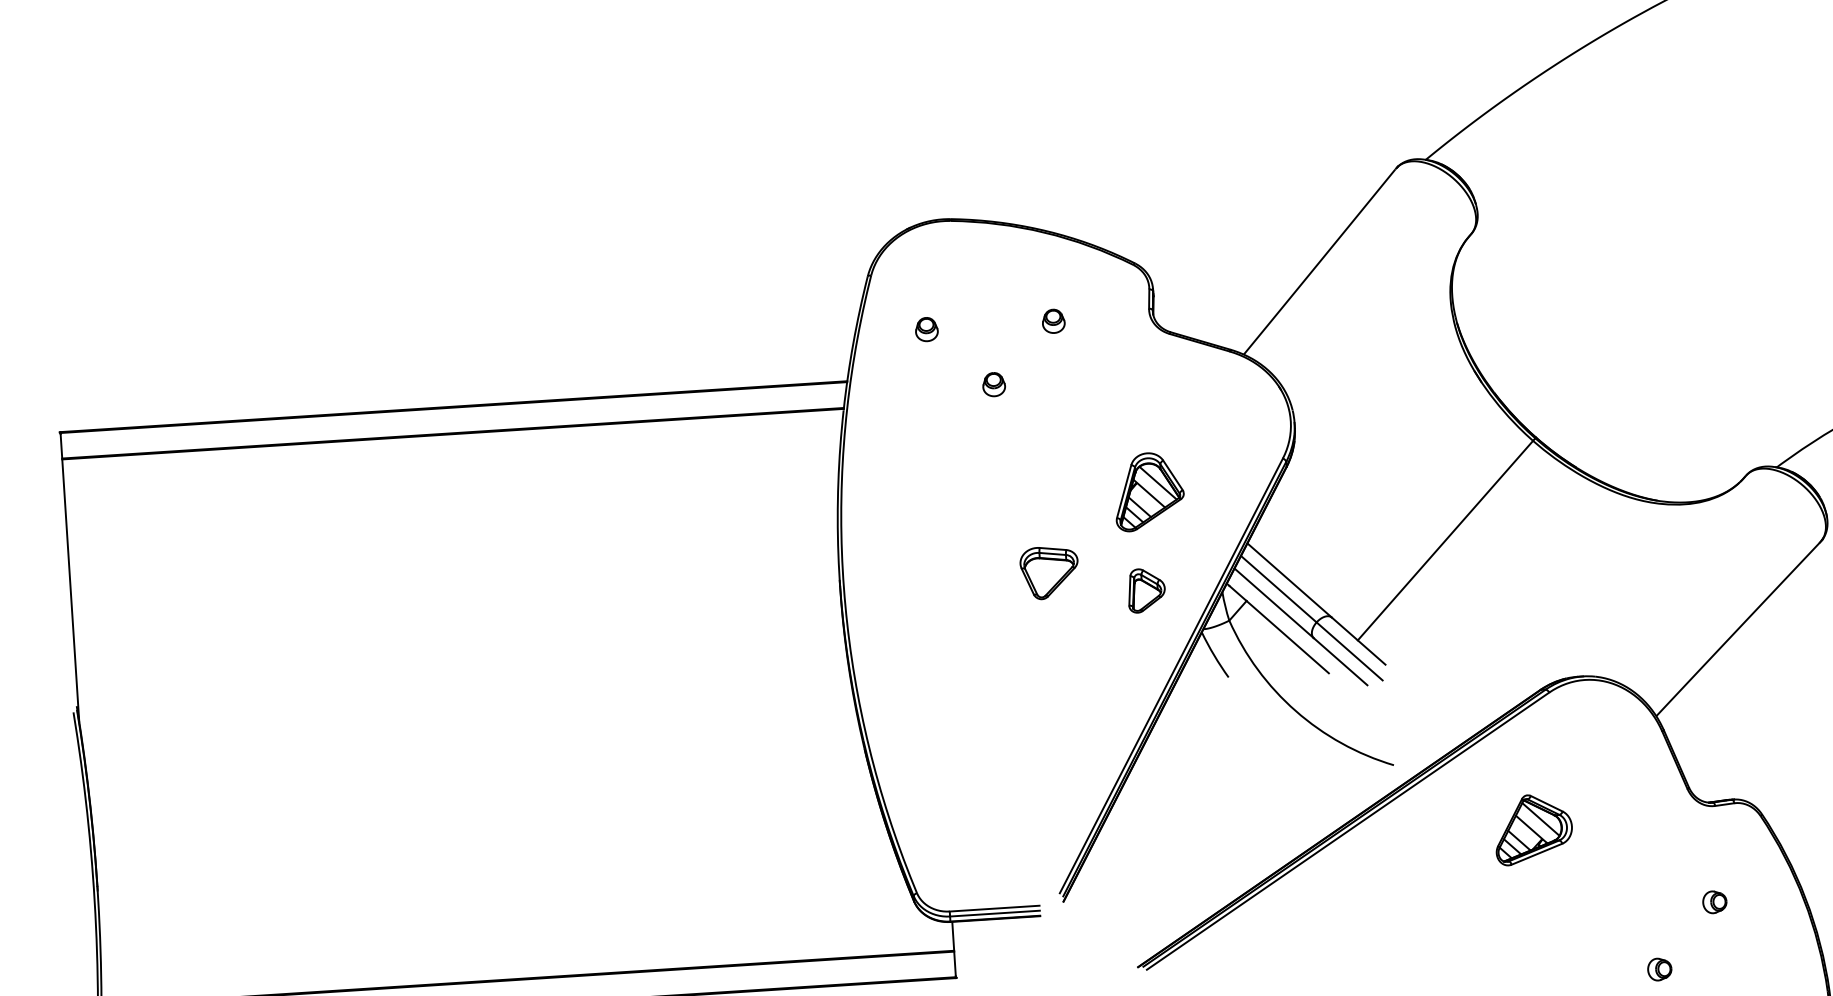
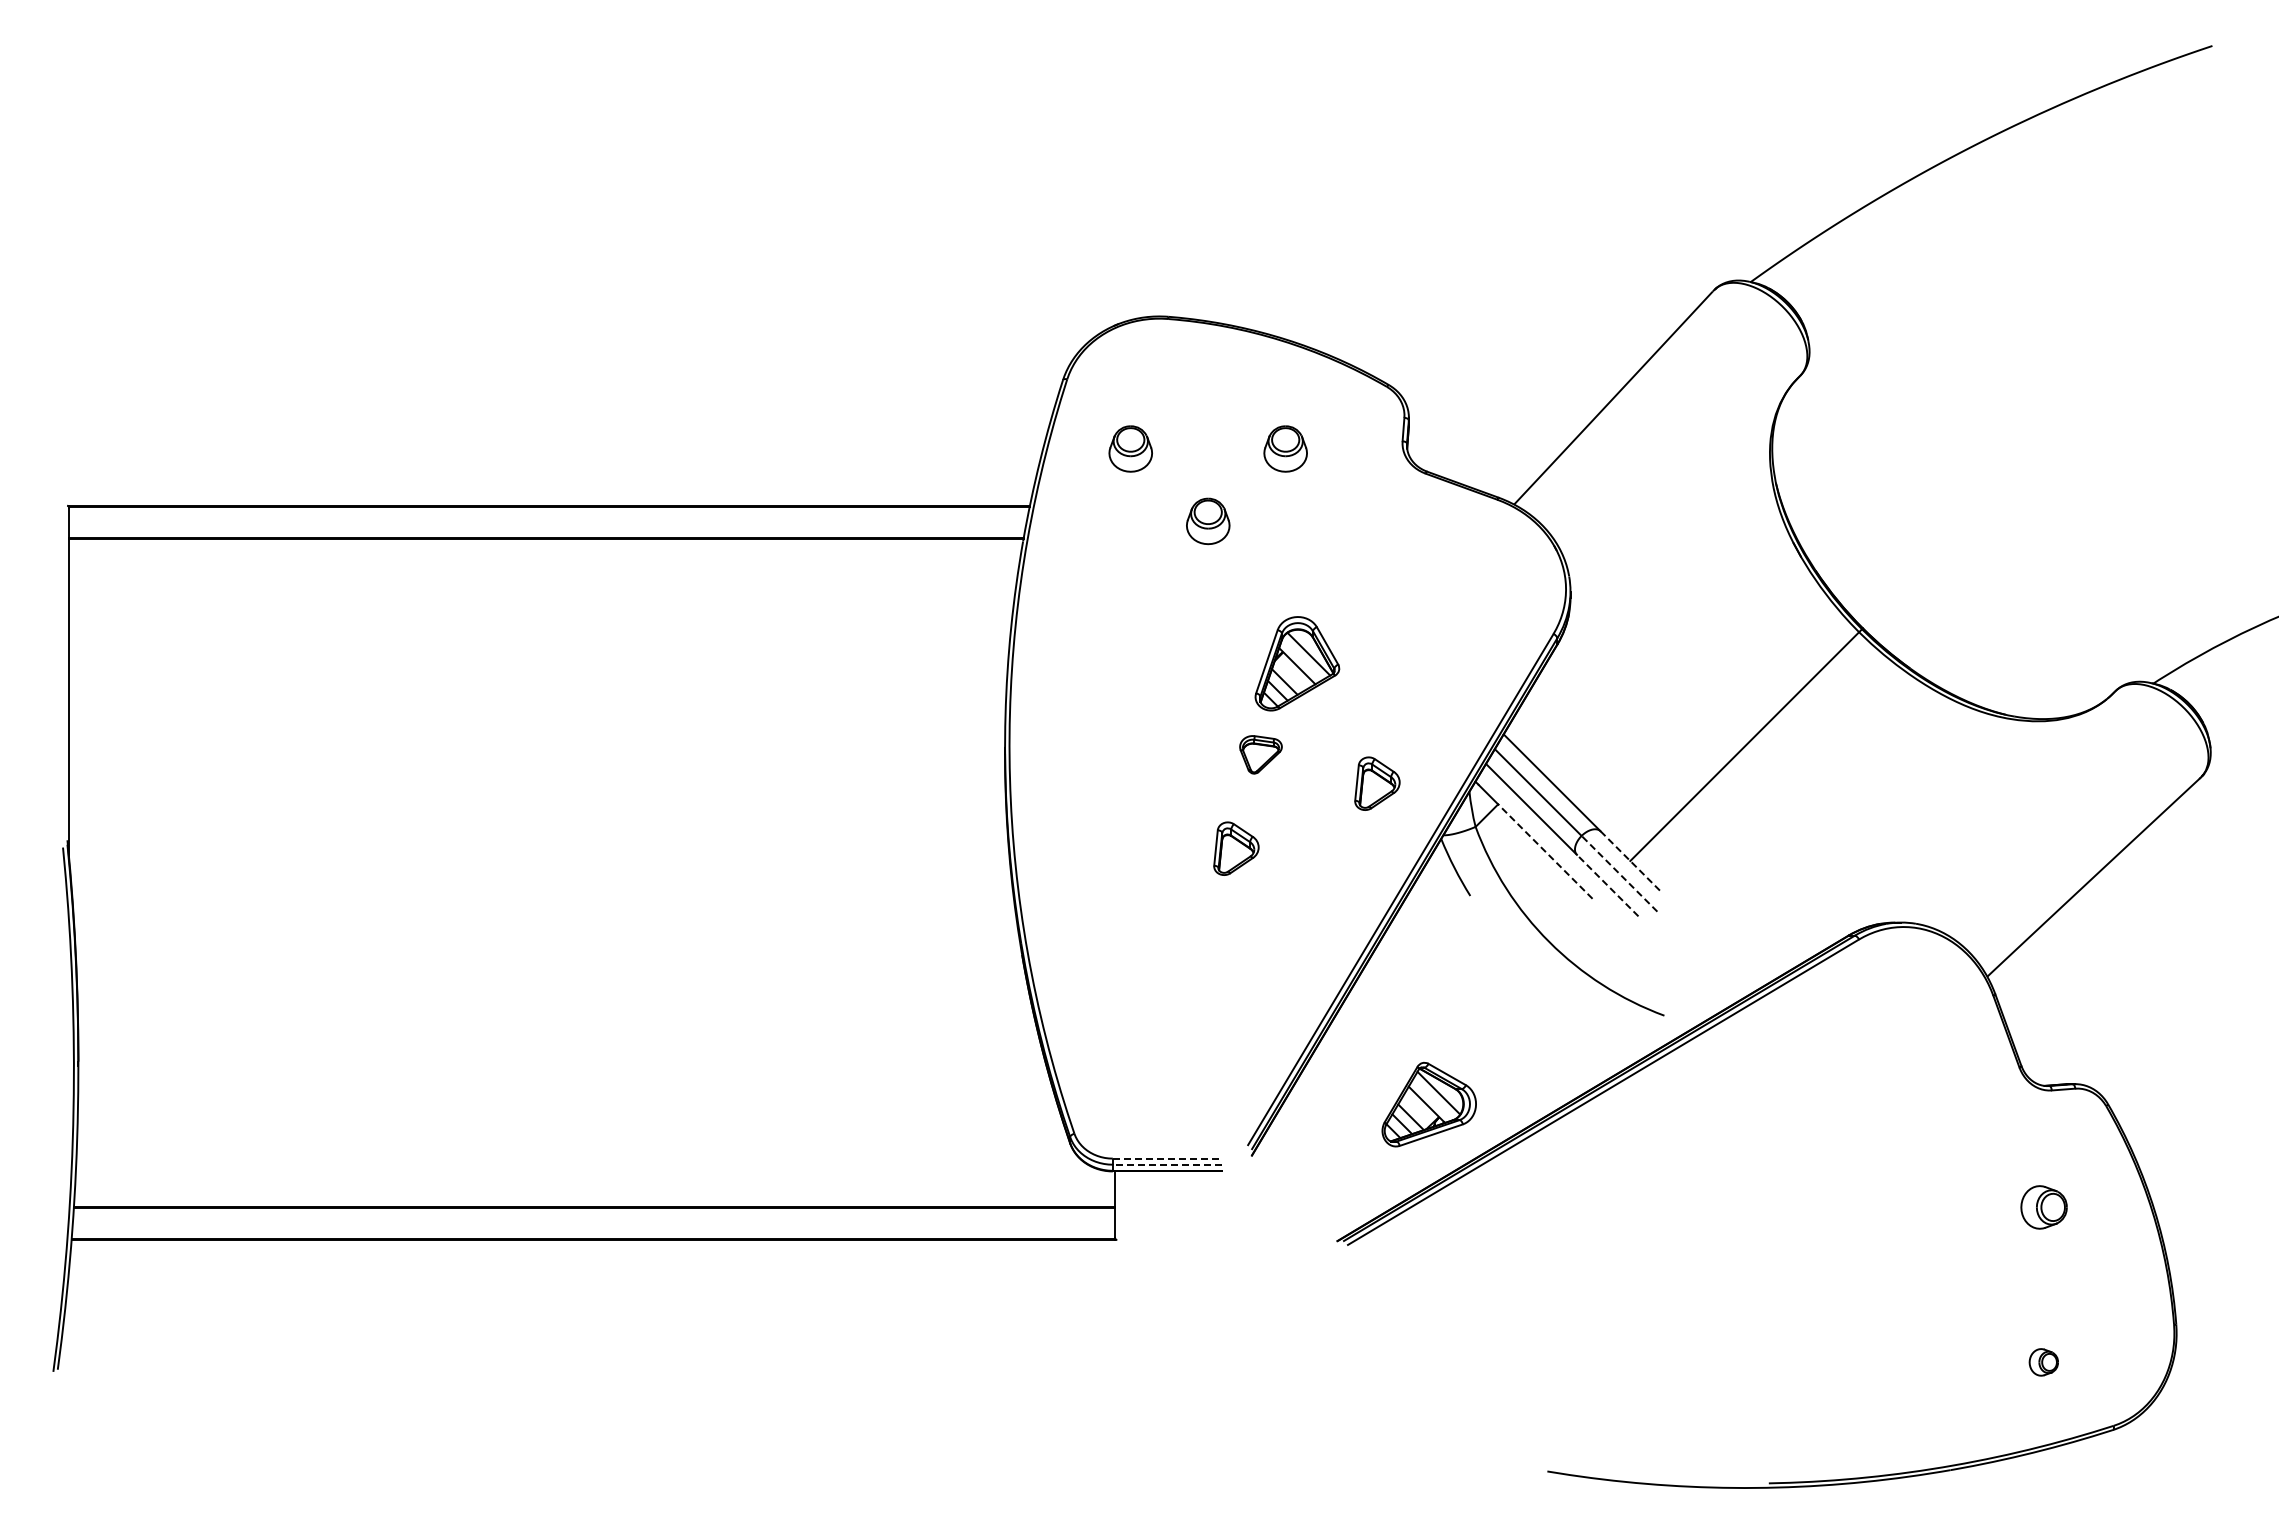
part: (1053, 321) -> (1285, 449), size x1.6
part: (926, 329) -> (1130, 449), size x1.6
part: (993, 384) -> (1207, 521), size x1.6
part: (1149, 491) -> (1297, 663), moved
part: (1049, 572) -> (1260, 754), size x0.6
line: (1287, 637) -> (1545, 851), solid -> dashed
line: (1358, 641) -> (1631, 862), solid -> dashed
part: (1034, 650) -> (1236, 848), added
line: (1349, 651) -> (1619, 873), solid -> dashed
line: (1340, 661) -> (1607, 885), solid -> dashed
part: (1533, 829) -> (1428, 1104), moved
part: (1714, 902) -> (2043, 1207), size x1.6
line: (994, 908) -> (1167, 1158), solid -> dashed
line: (994, 913) -> (1167, 1164), solid -> dashed
part: (1659, 969) -> (1971, 1284), removed

